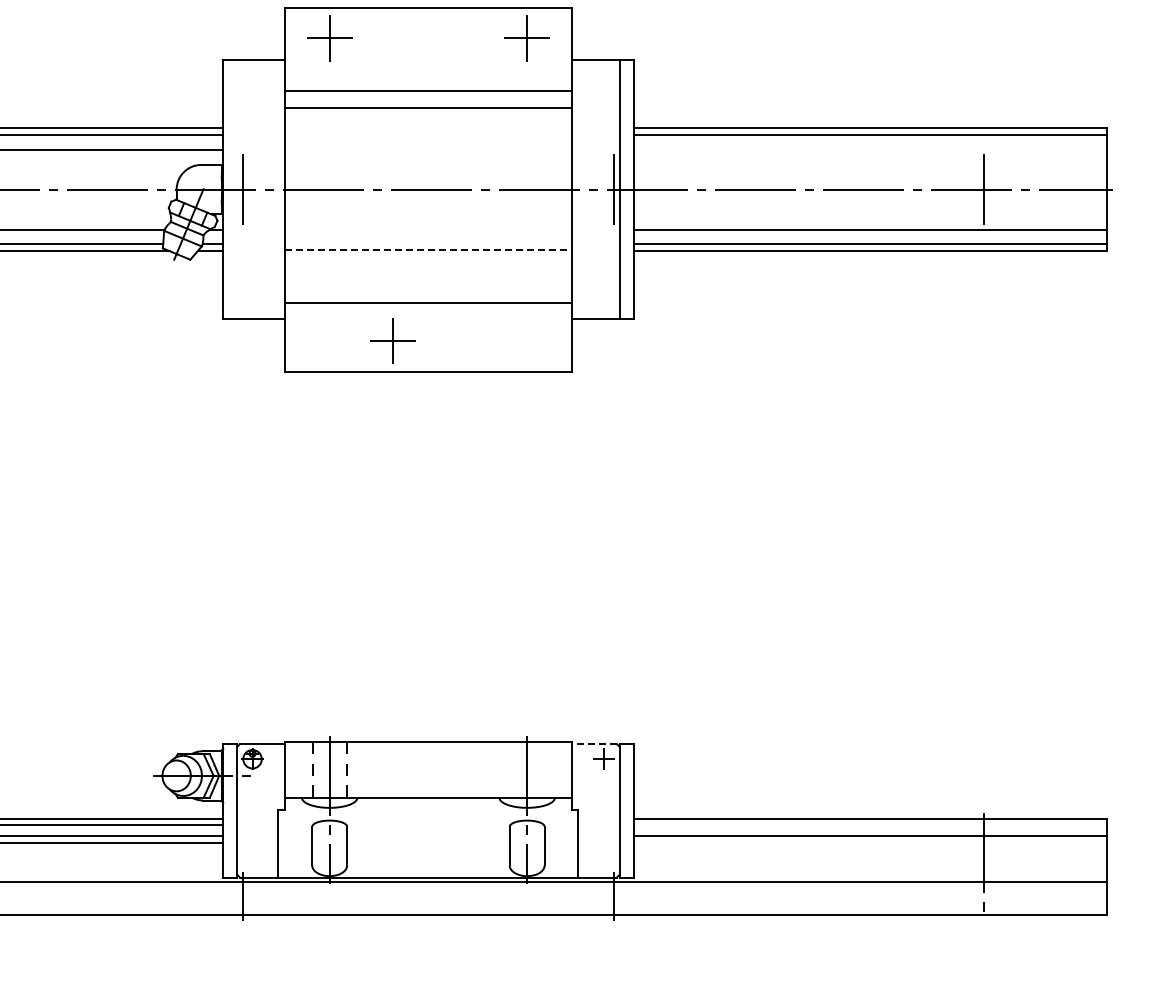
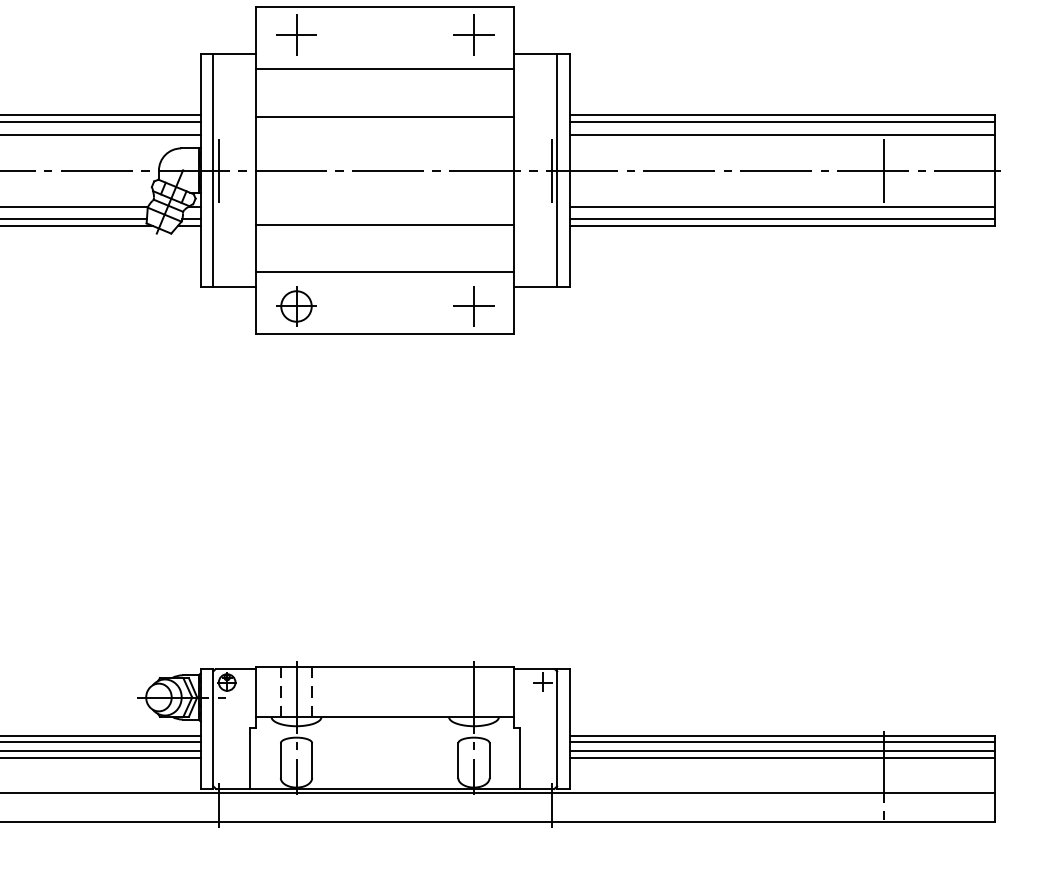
line: (428, 91) -> (385, 116), moved
line: (428, 108) -> (385, 69), moved
line: (870, 149) -> (782, 134), added
line: (237, 189) -> (213, 170), added
line: (428, 249) -> (385, 224), dashed -> solid
part: (329, 340) -> (296, 306), added
part: (392, 340) -> (473, 306), moved
line: (594, 744) -> (534, 669), dashed -> solid
line: (870, 825) -> (782, 742), added
line: (870, 842) -> (782, 757), added

